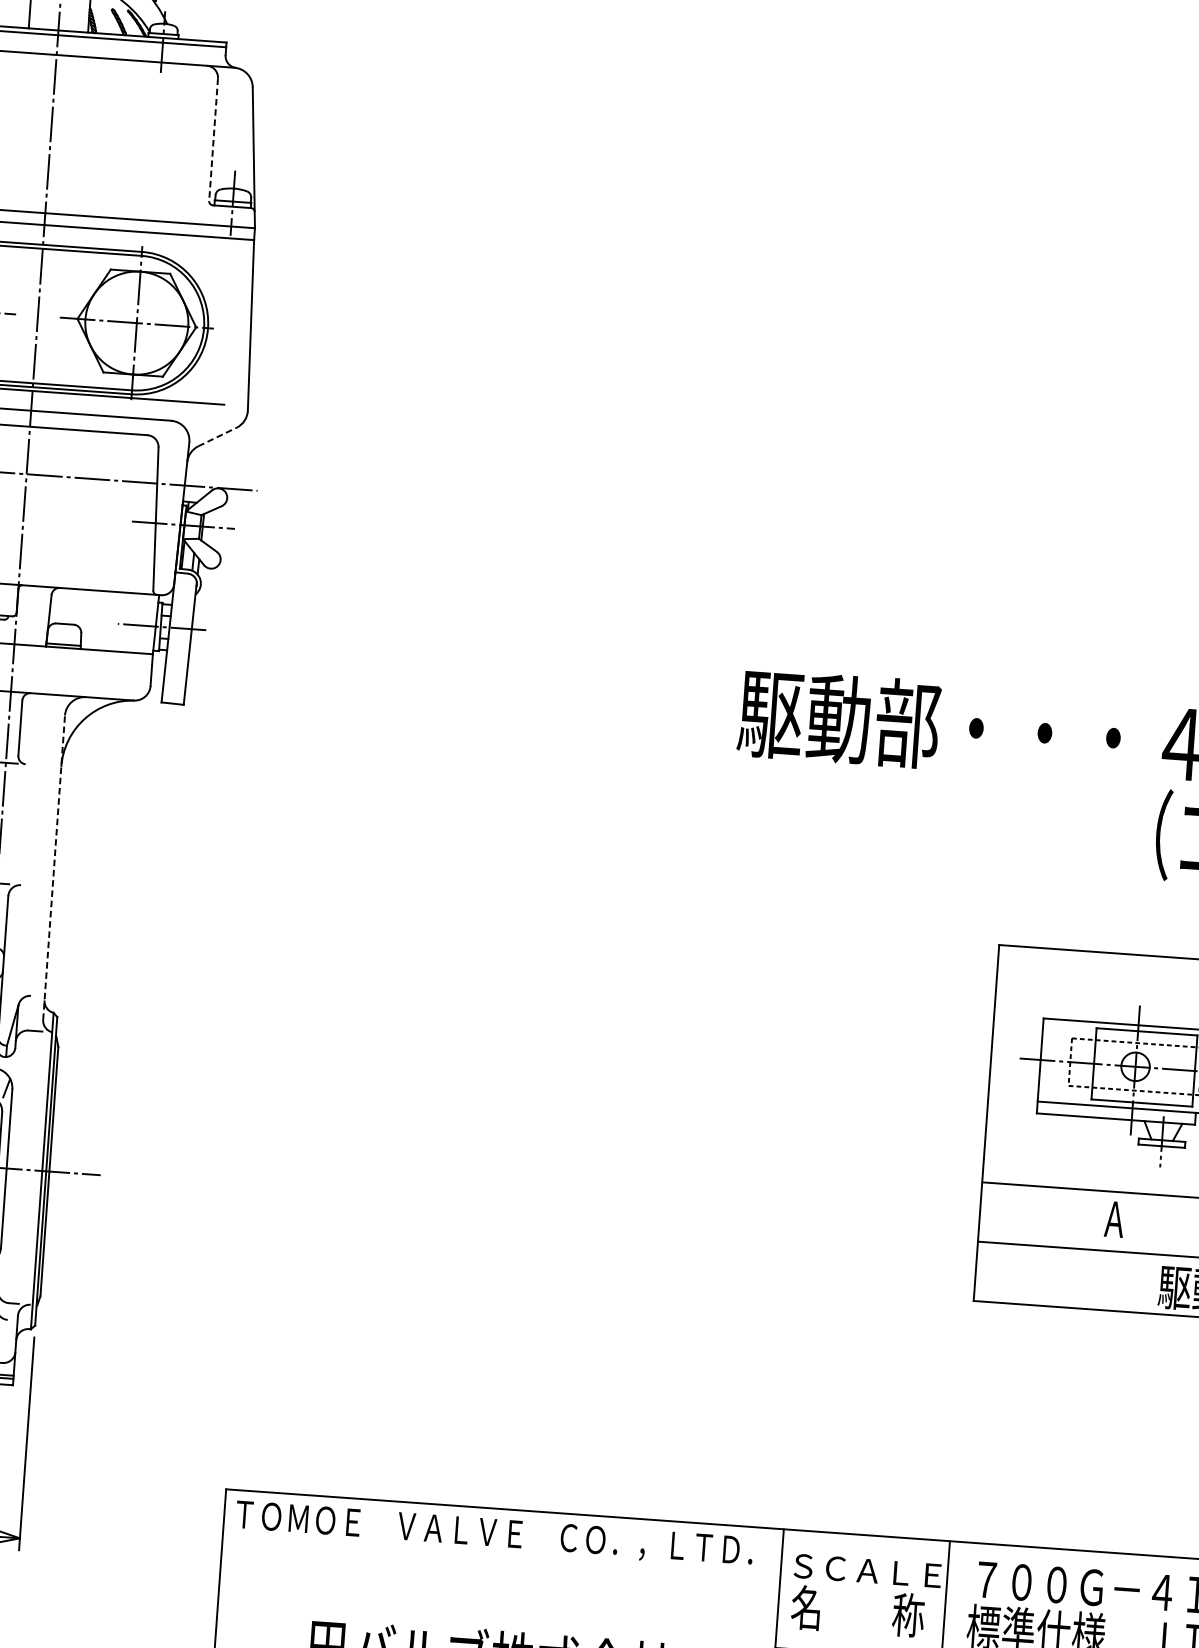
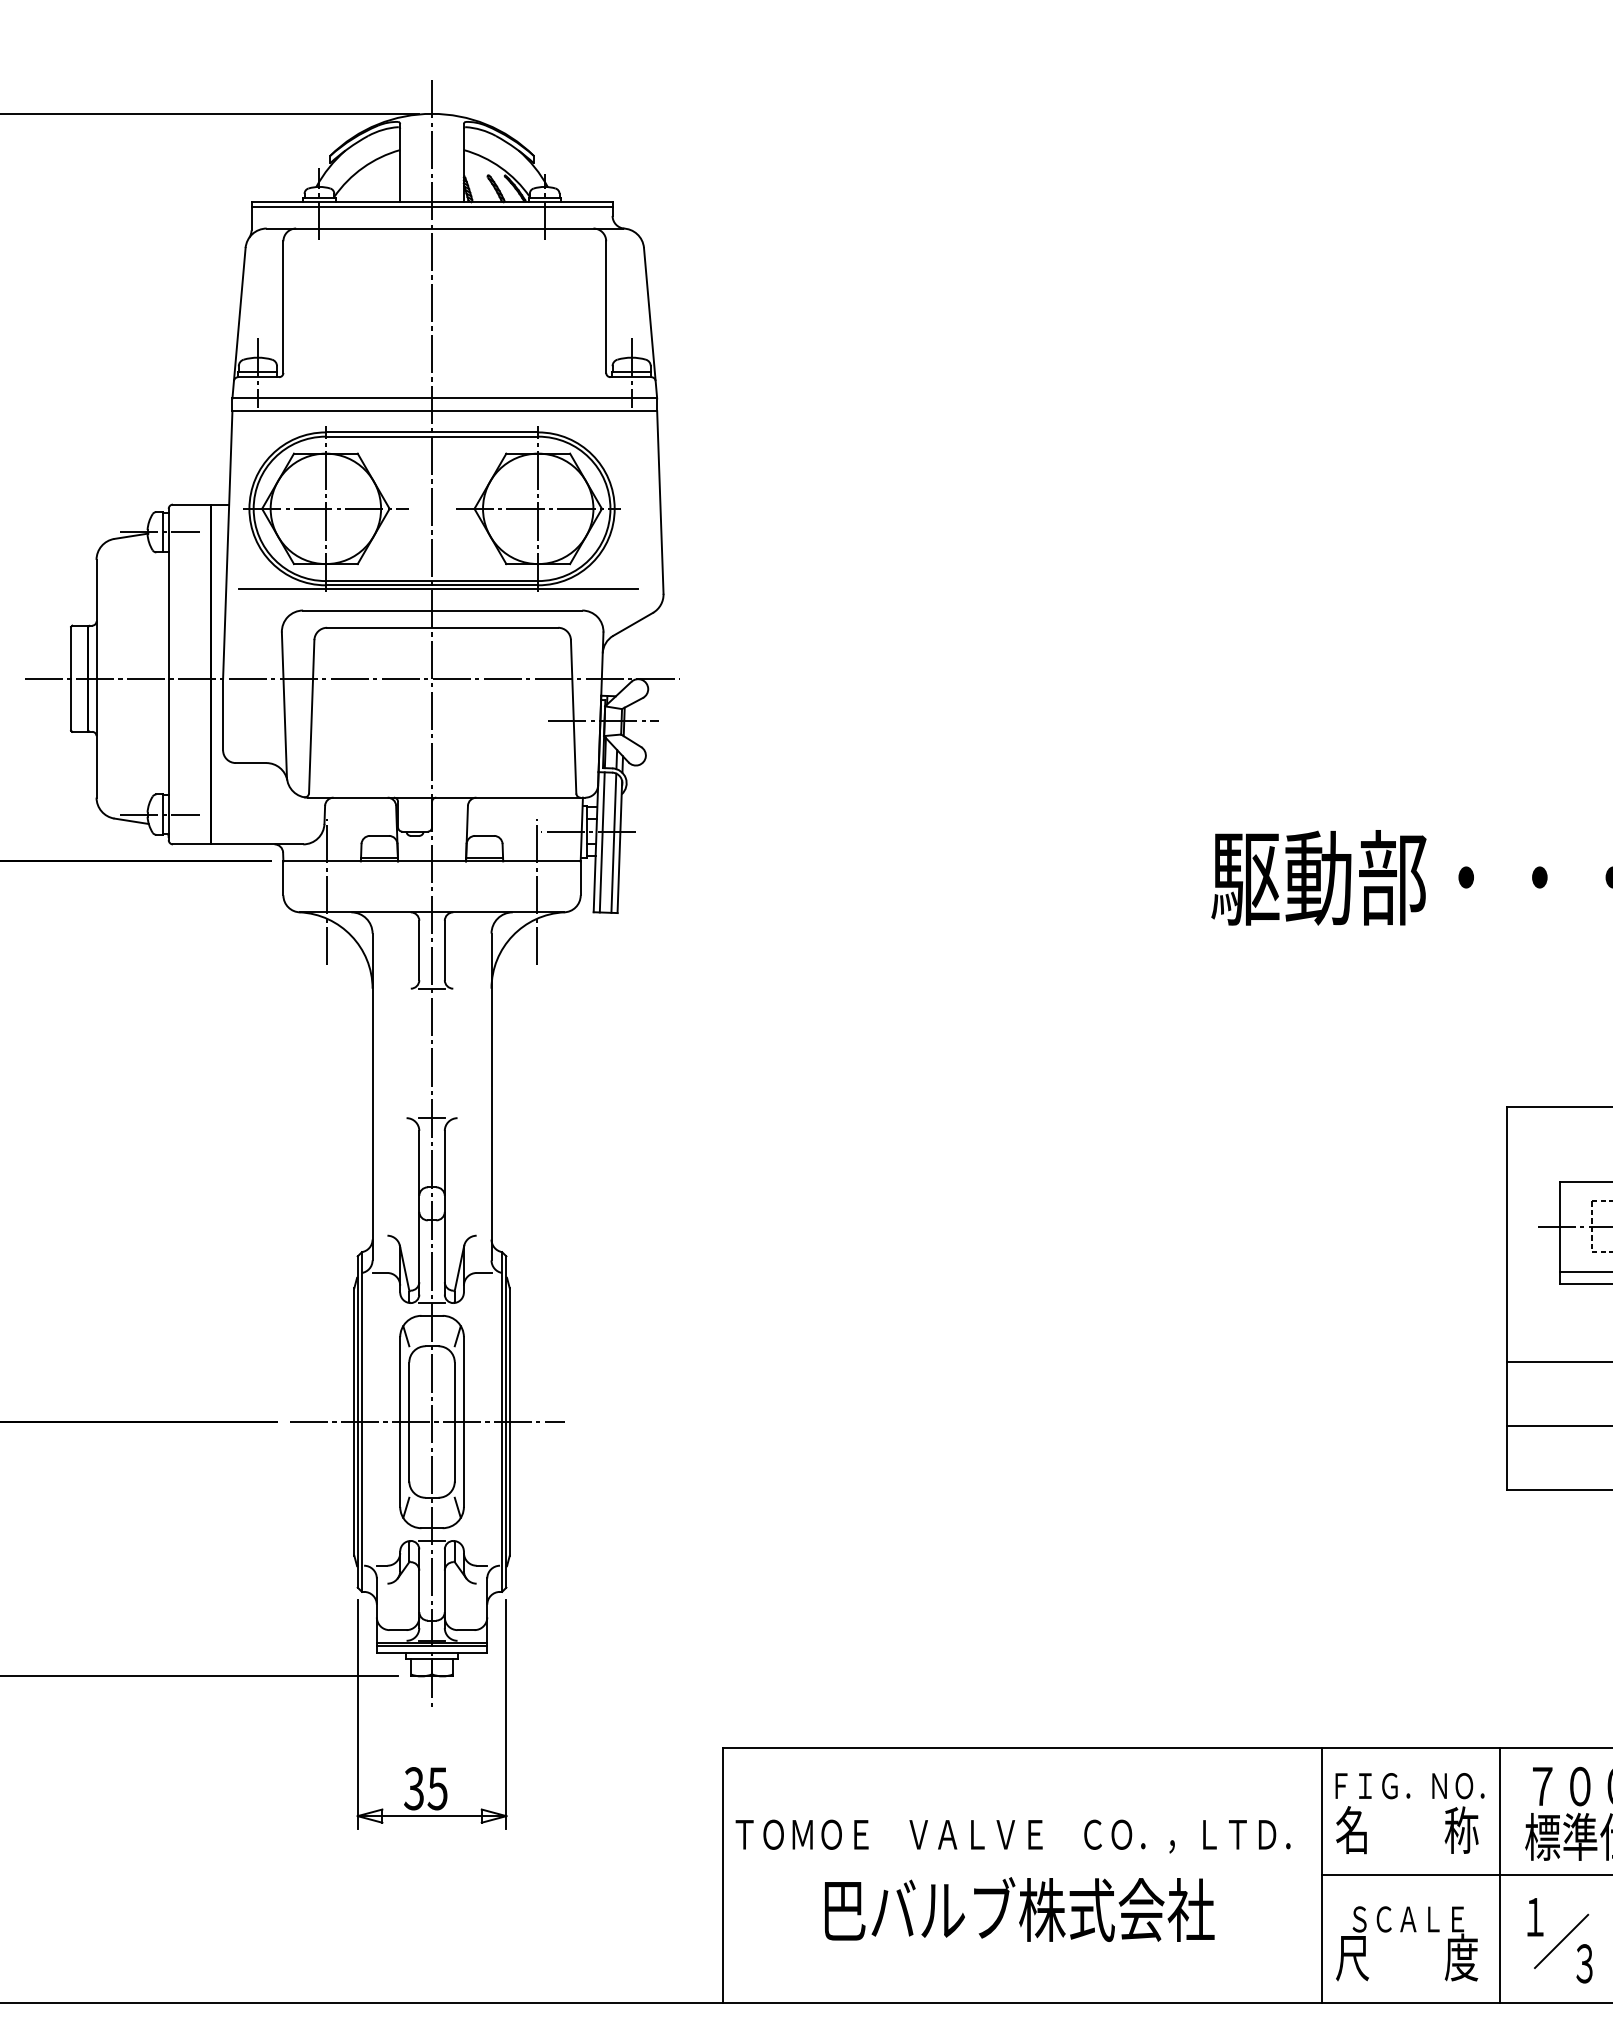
line: (213, 140) -> (606, 307), dashed -> solid
line: (217, 437) -> (633, 624), dashed -> solid
line: (173, 638) -> (601, 842), added
line: (184, 638) -> (613, 842), added
line: (110, 680) -> (537, 892), added
line: (54, 867) -> (491, 1096), dashed -> solid
text: (493, 1534) -> (1012, 1836), moved
text: (867, 1571) -> (1414, 1786), ＳＣＡＬＥ -> ＦＩＧ．ＮＯ．

